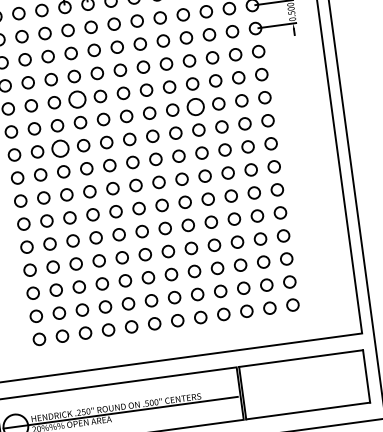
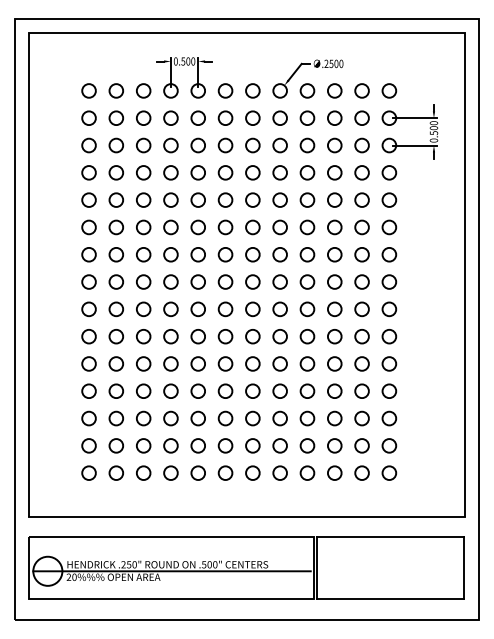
circle: (76, 99) -> (170, 199), size x0.71
circle: (195, 107) -> (307, 227), size x0.71
circle: (60, 148) -> (143, 254), size x0.71

